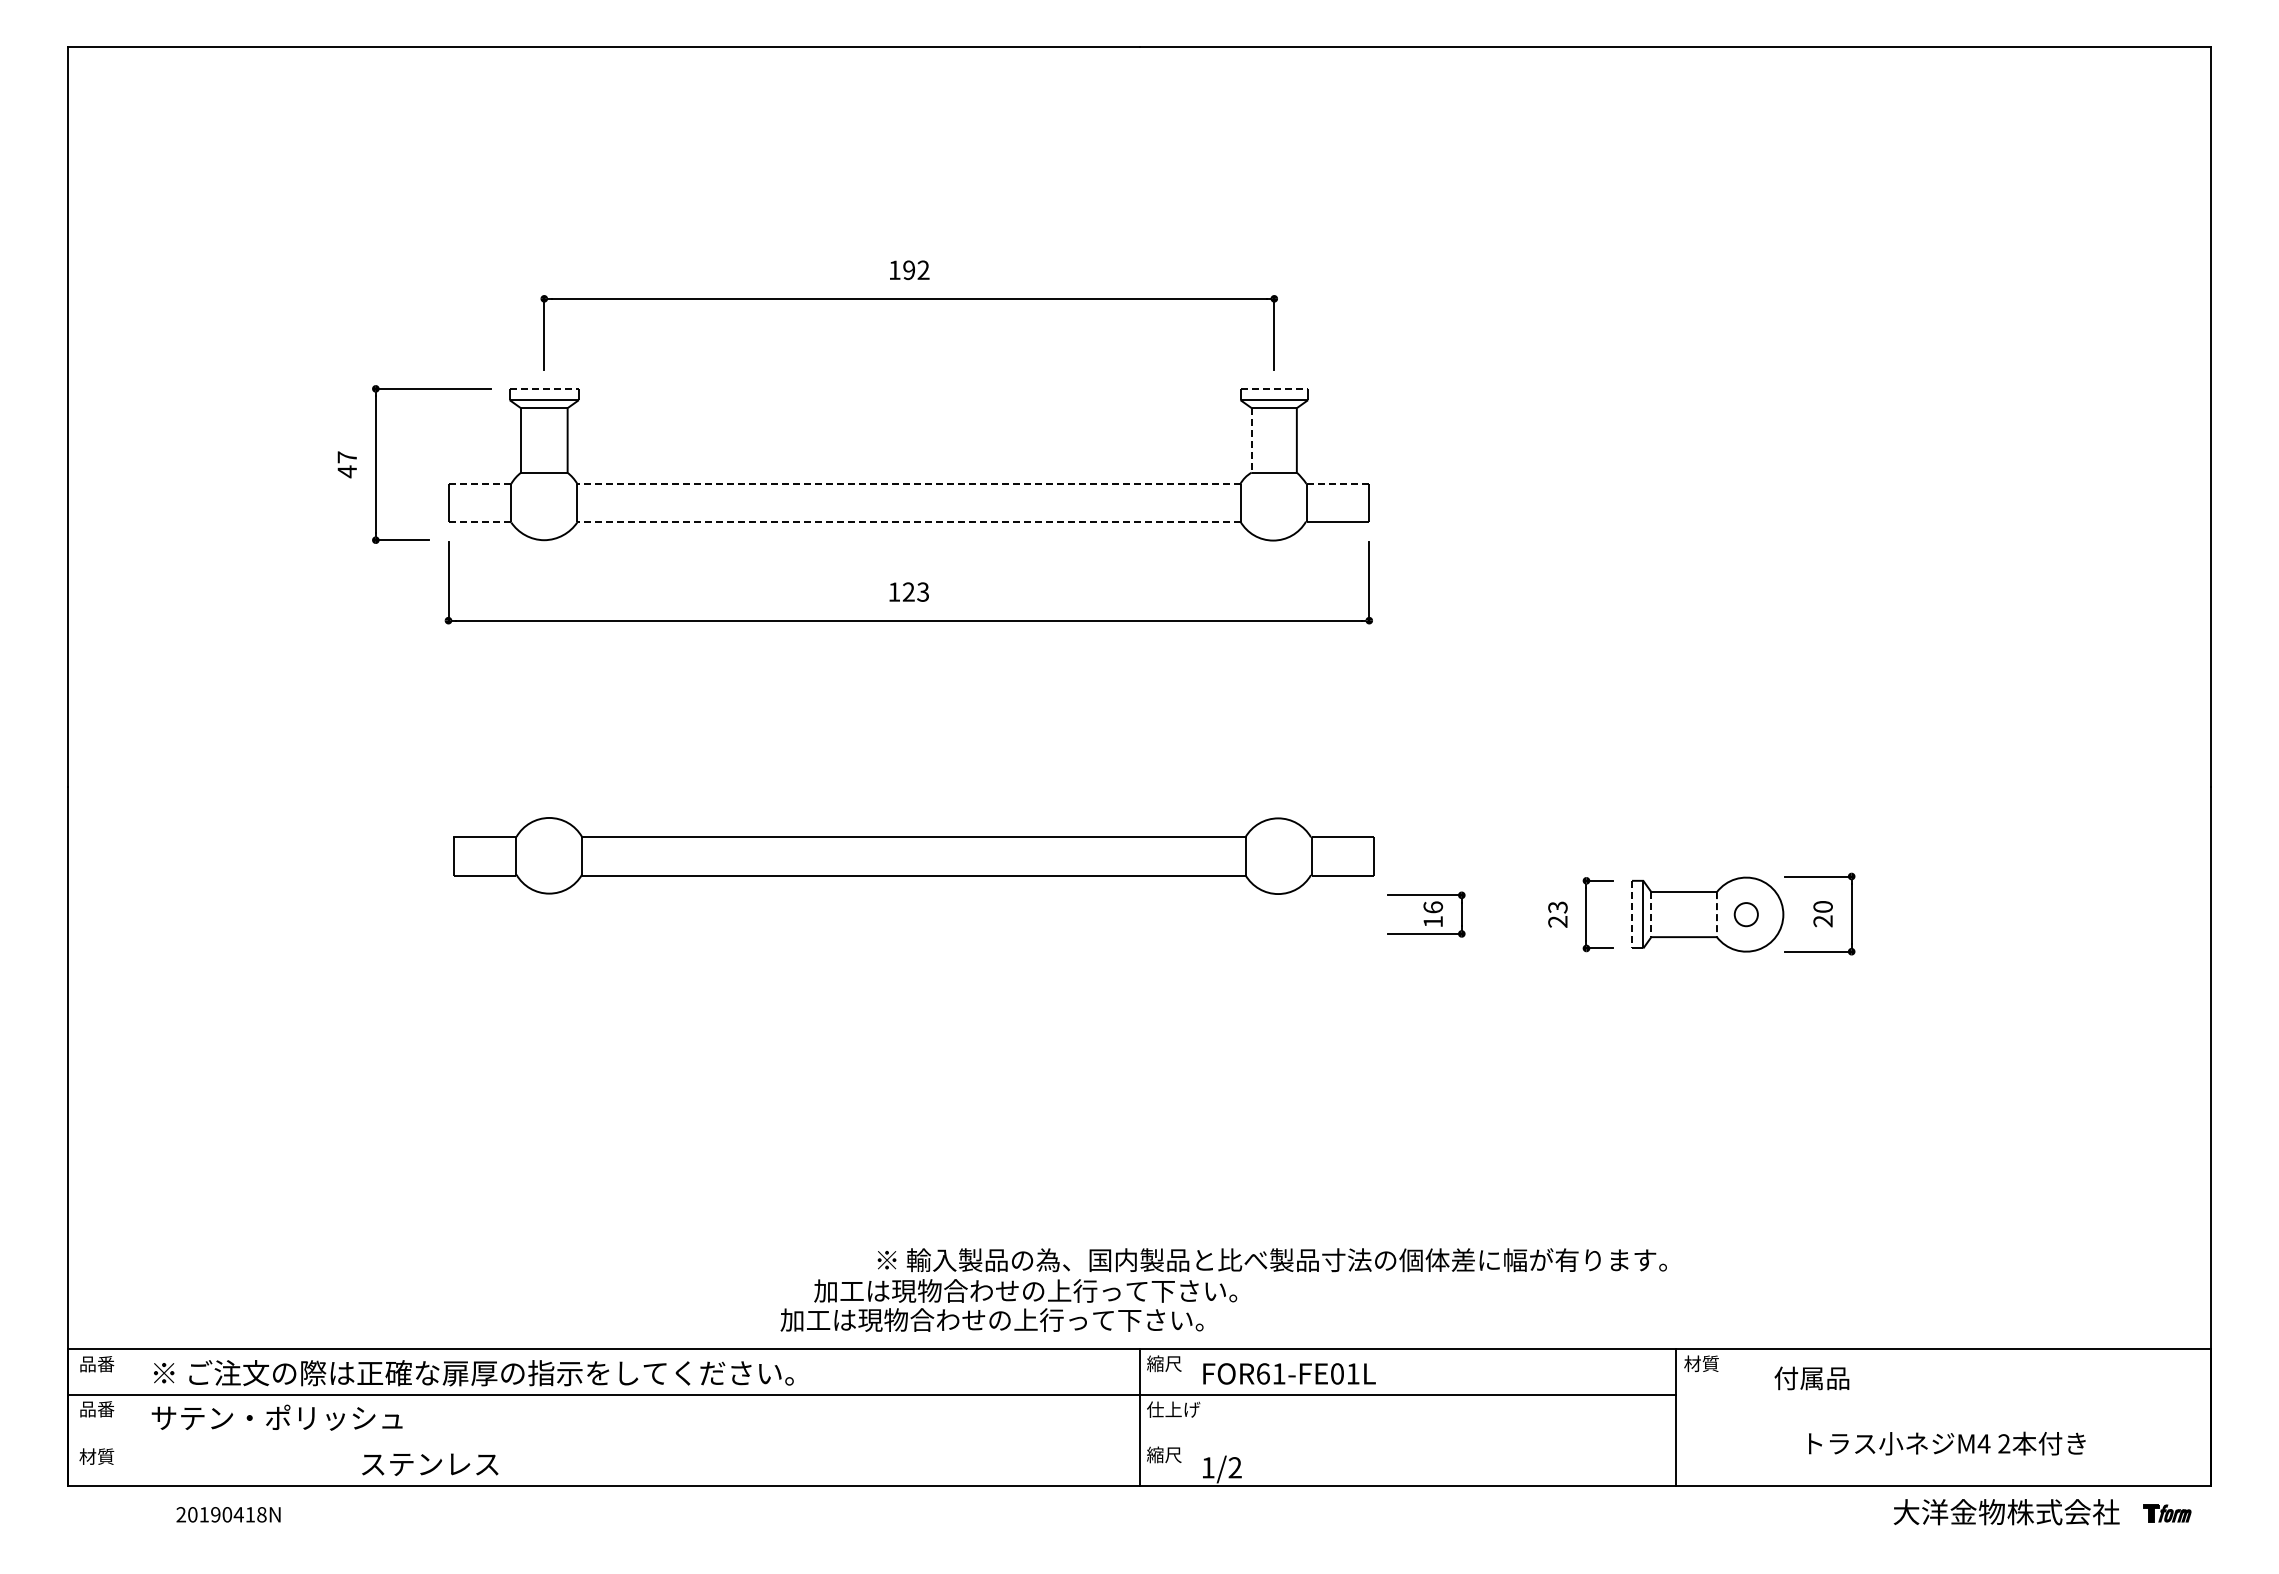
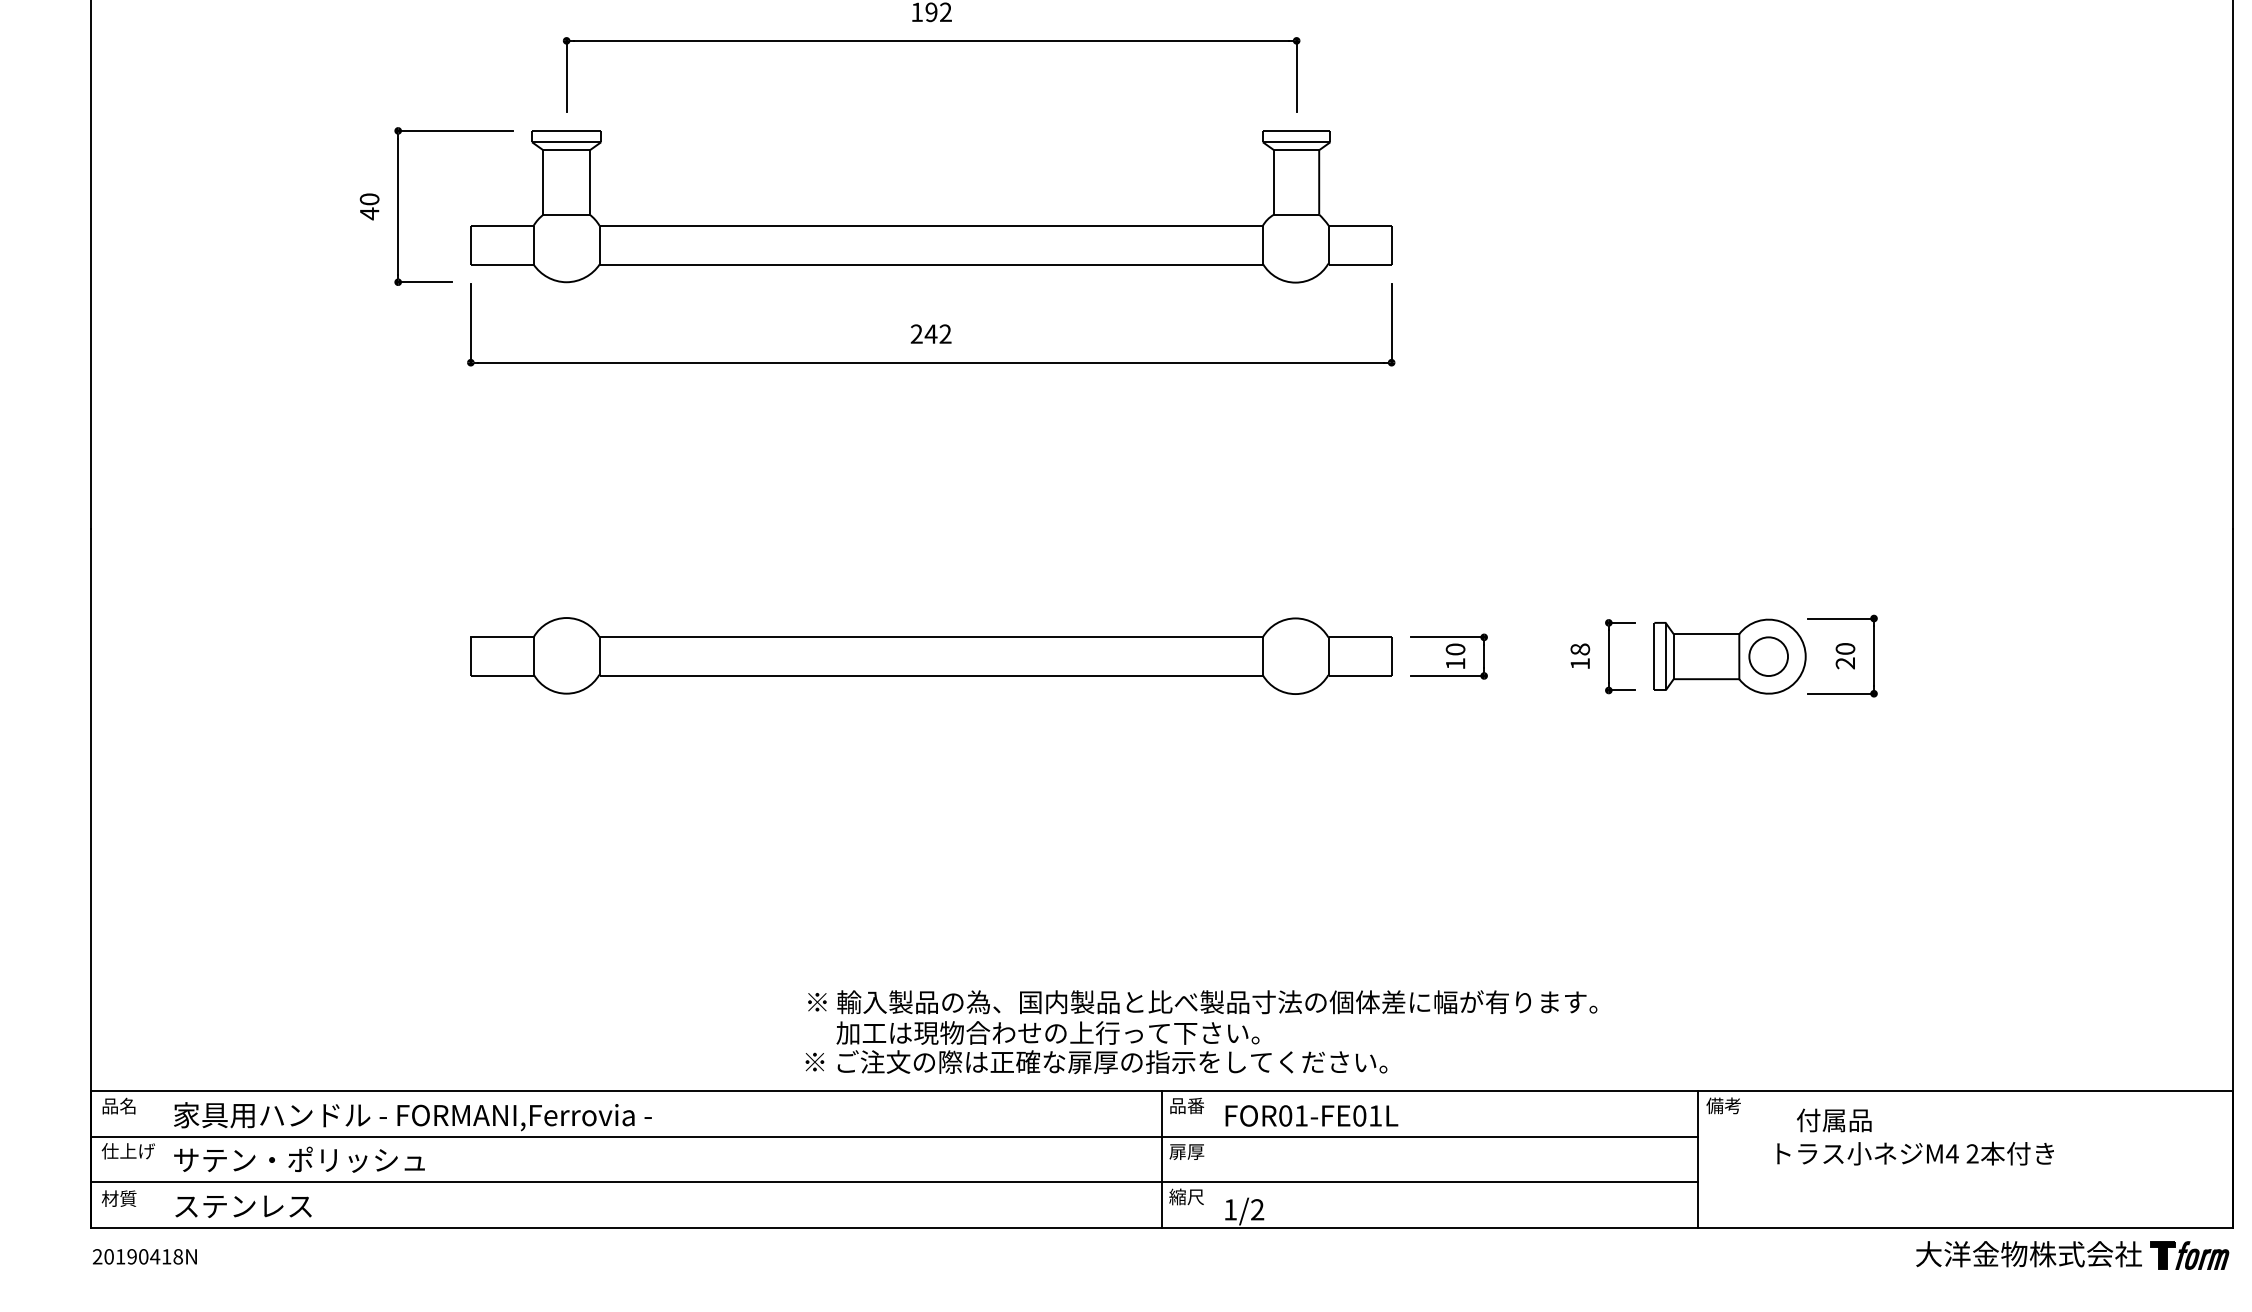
line: (544, 388) -> (566, 130), dashed -> solid
line: (1274, 388) -> (1296, 130), dashed -> solid
line: (1251, 440) -> (1273, 182), dashed -> solid
text: (347, 457) -> (369, 199), 47 -> 40
line: (479, 483) -> (501, 225), dashed -> solid
line: (908, 483) -> (930, 225), dashed -> solid
line: (1337, 483) -> (1359, 225), dashed -> solid
line: (479, 522) -> (501, 264), dashed -> solid
line: (908, 522) -> (930, 264), dashed -> solid
text: (908, 591) -> (930, 333), 123 -> 242
part: (913, 855) -> (930, 655), moved
text: (1432, 907) -> (1454, 649), 16 -> 10
text: (1557, 914) -> (1579, 656), 23 -> 18
line: (1632, 914) -> (1654, 656), dashed -> solid
line: (1651, 914) -> (1673, 656), dashed -> solid
line: (1716, 914) -> (1738, 656), dashed -> solid
circle: (1746, 914) -> (1768, 656), size x1.67
text: (1271, 1260) -> (1201, 1002), moved
text: (1072, 1319) -> (1094, 1061), 加工は現物合わせの上行って下さい。 -> ※ ご注文の際は正確な扉厚の指示をしてください。
text: (105, 1363) -> (127, 1105), 品番 -> 品名
text: (1164, 1363) -> (1186, 1105), 縮尺 -> 品番
text: (1701, 1363) -> (1723, 1105), 材質 -> 備考
text: (1262, 1373) -> (1284, 1115), FOR61-FE01L -> FOR01-FE01L
text: (472, 1374) -> (494, 1116), ※ ご注文の際は正確な扉厚の指示をしてください。 -> 家具用ハンドル - FORMANI,Ferrovia -
text: (105, 1409) -> (127, 1151), 品番 -> 仕上げ
text: (1173, 1409) -> (1195, 1151), 仕上げ -> 扉厚
line: (871, 1440) -> (893, 1182), added
text: (1947, 1443) -> (1915, 1153), moved
text: (430, 1464) -> (243, 1206), moved
part: (2167, 1513) -> (2189, 1255), size x1.67
text: (228, 1514) -> (144, 1256), moved

